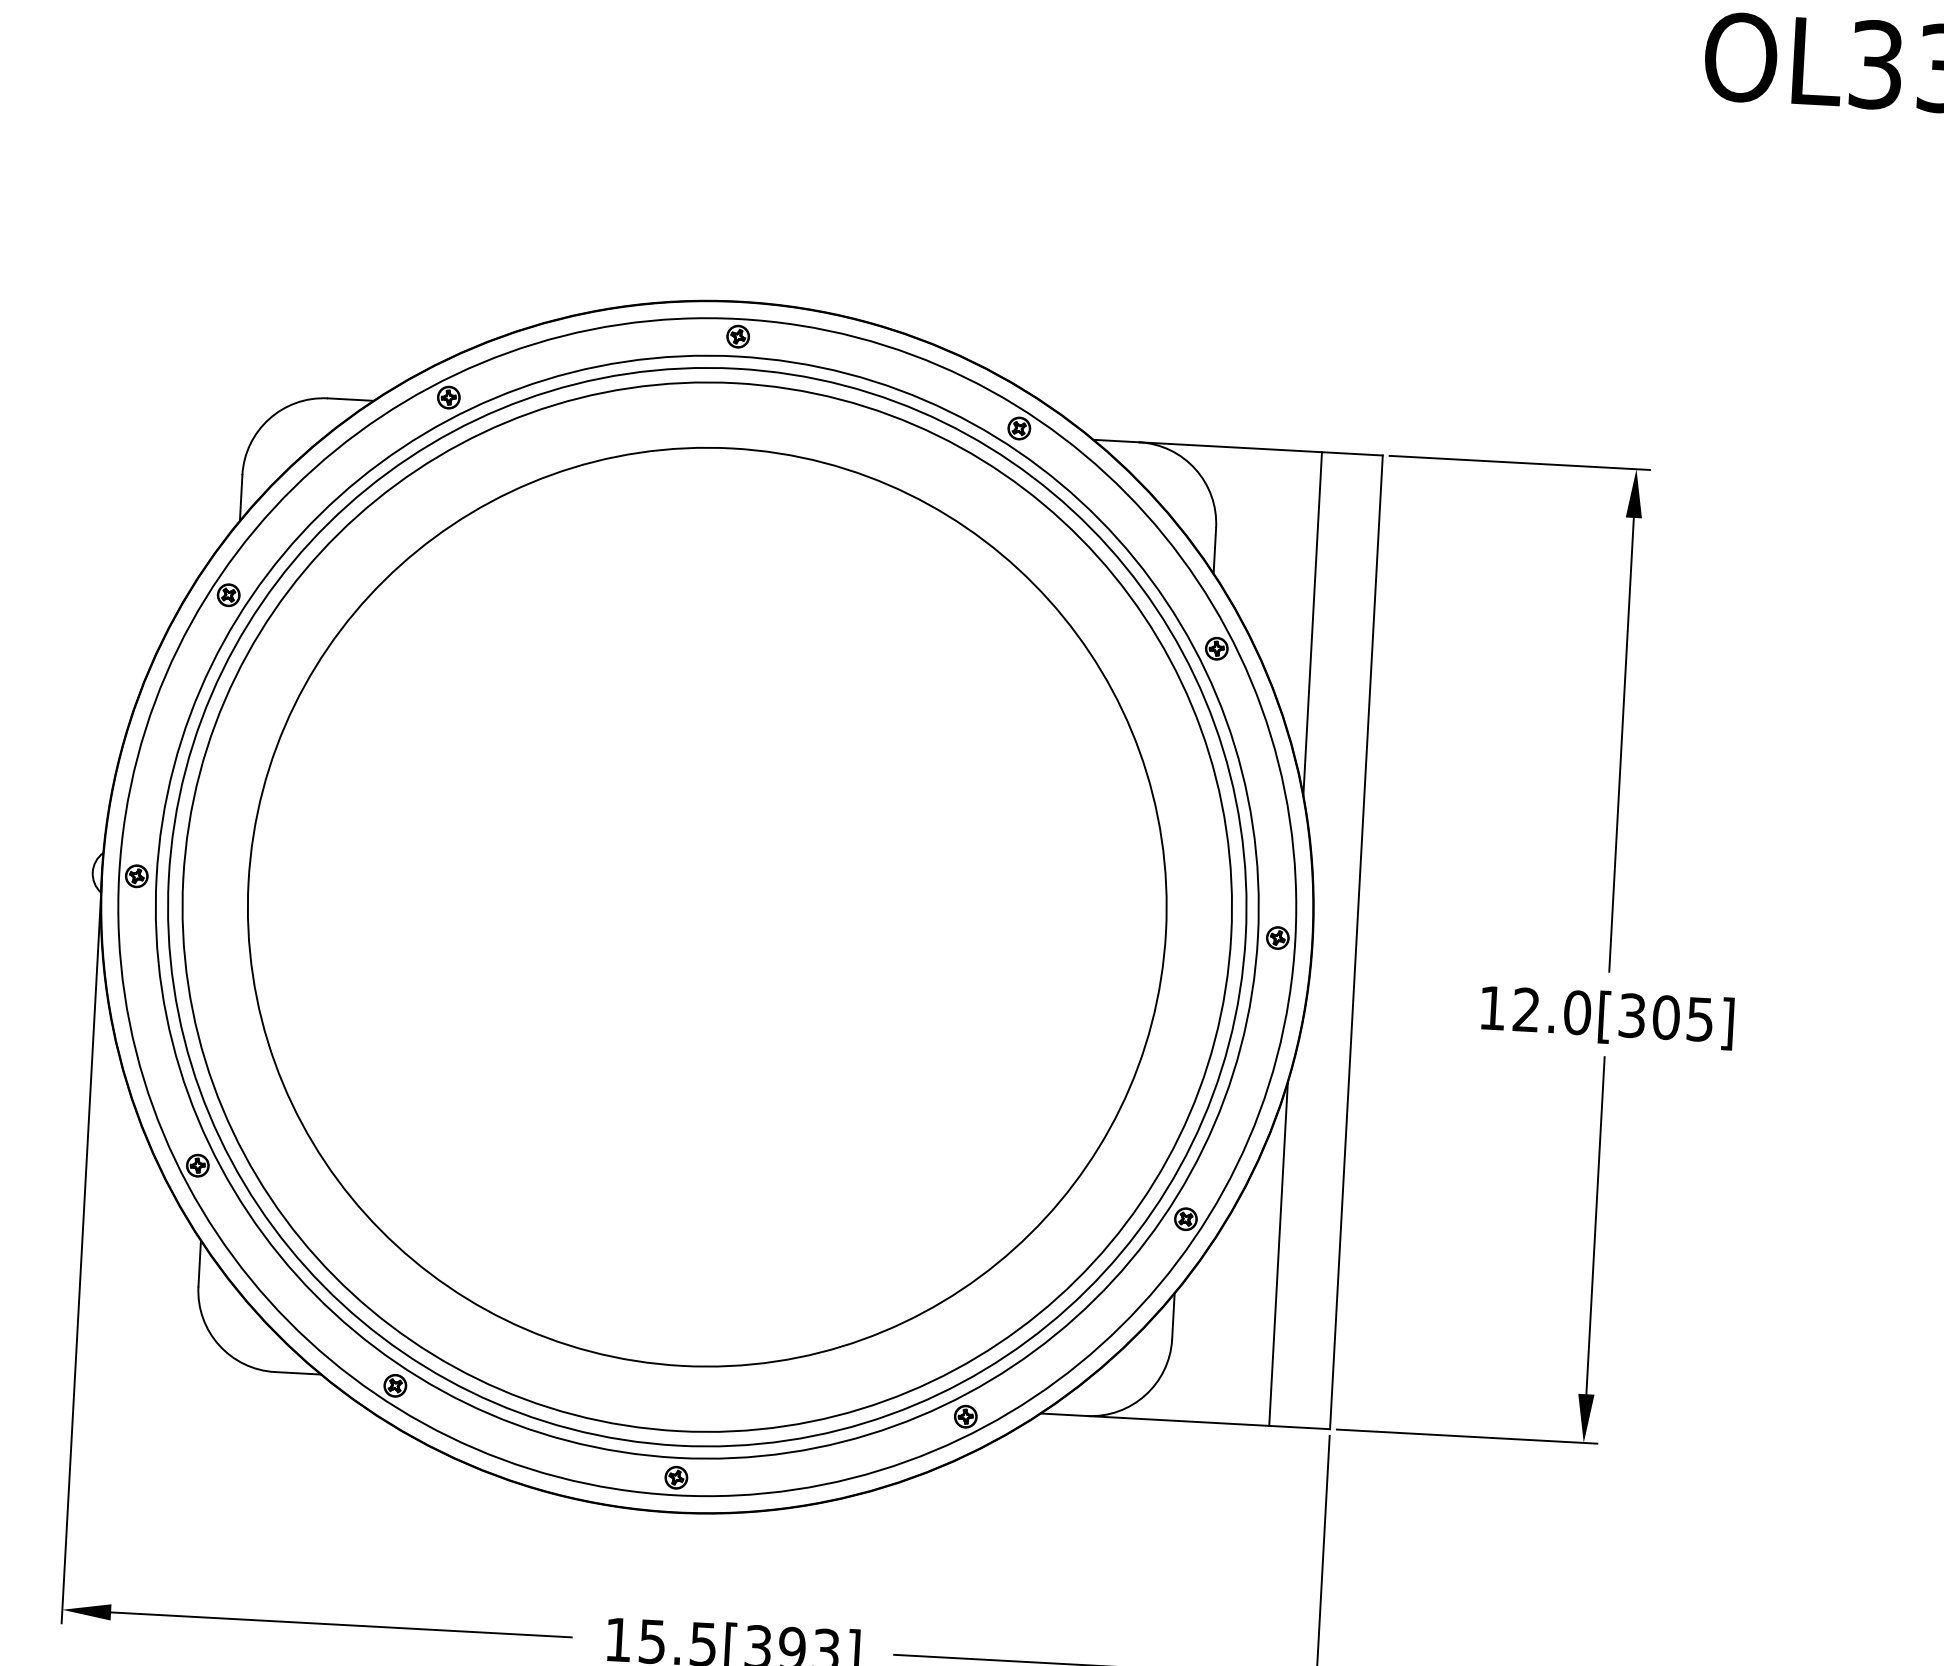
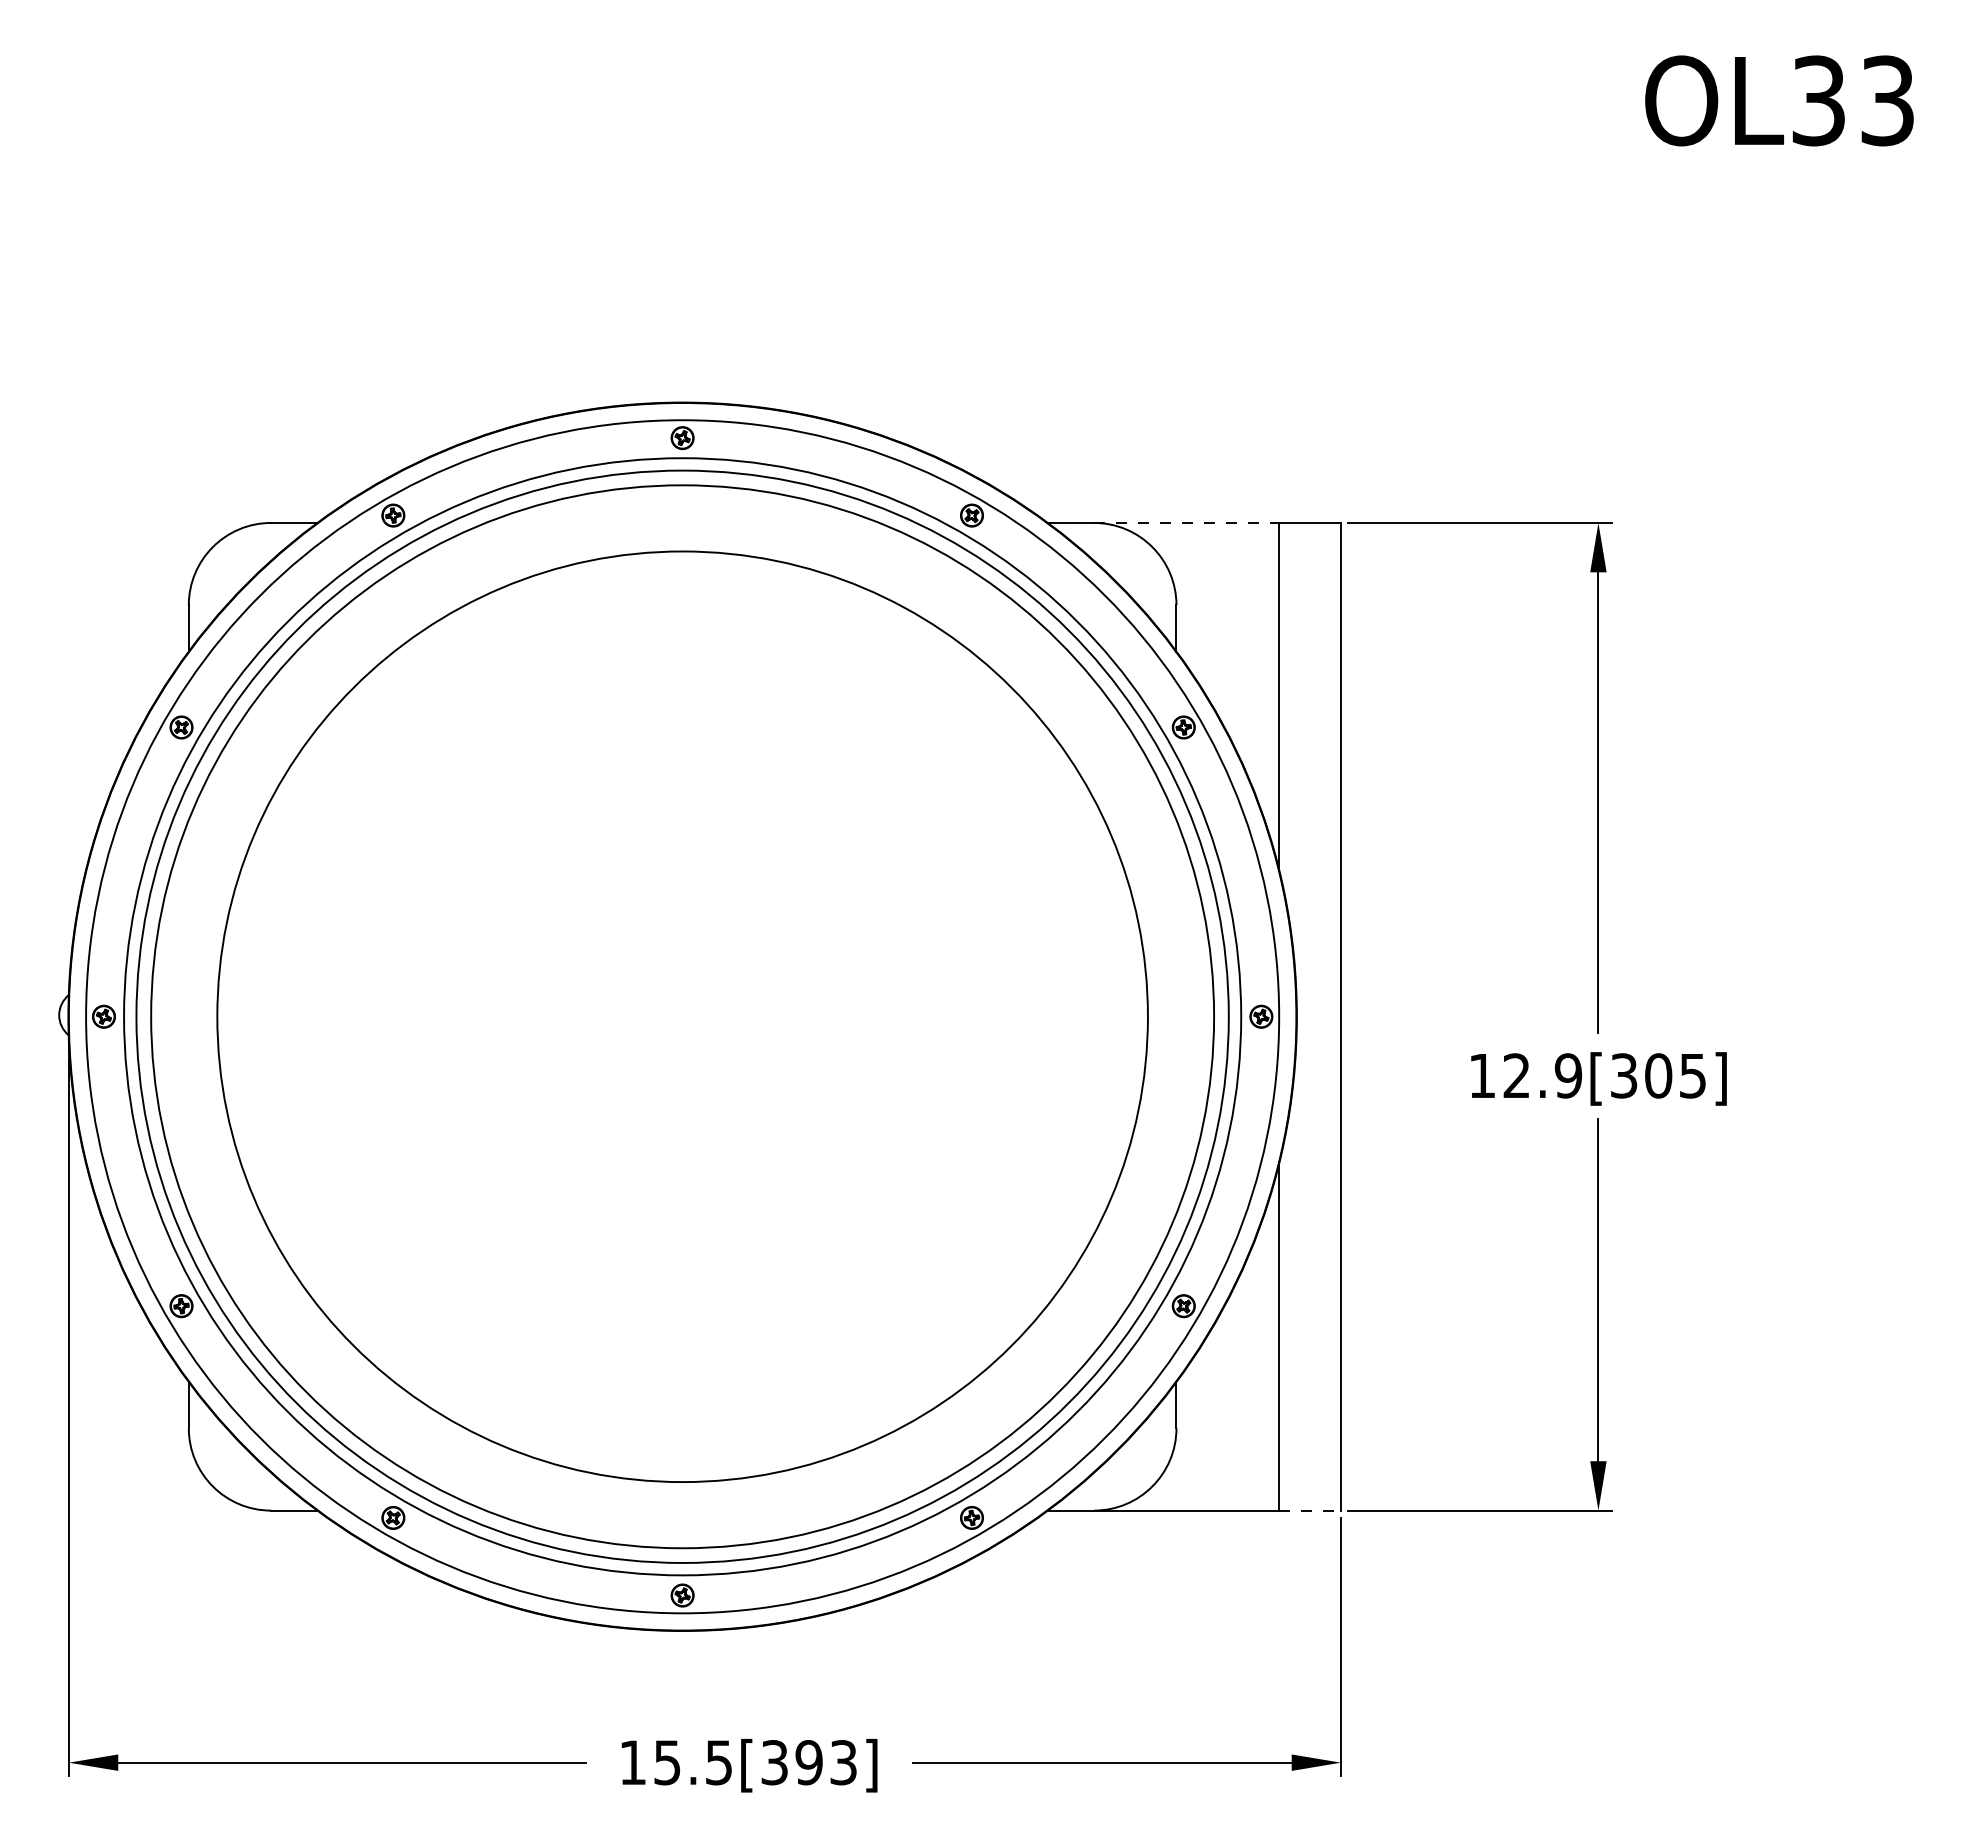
line: (1230, 446) -> (1186, 522), solid -> dashed
text: (1577, 1012) -> (1568, 1075), 12.0[305] -> 12.9[305]
line: (1299, 1427) -> (1310, 1510), solid -> dashed

